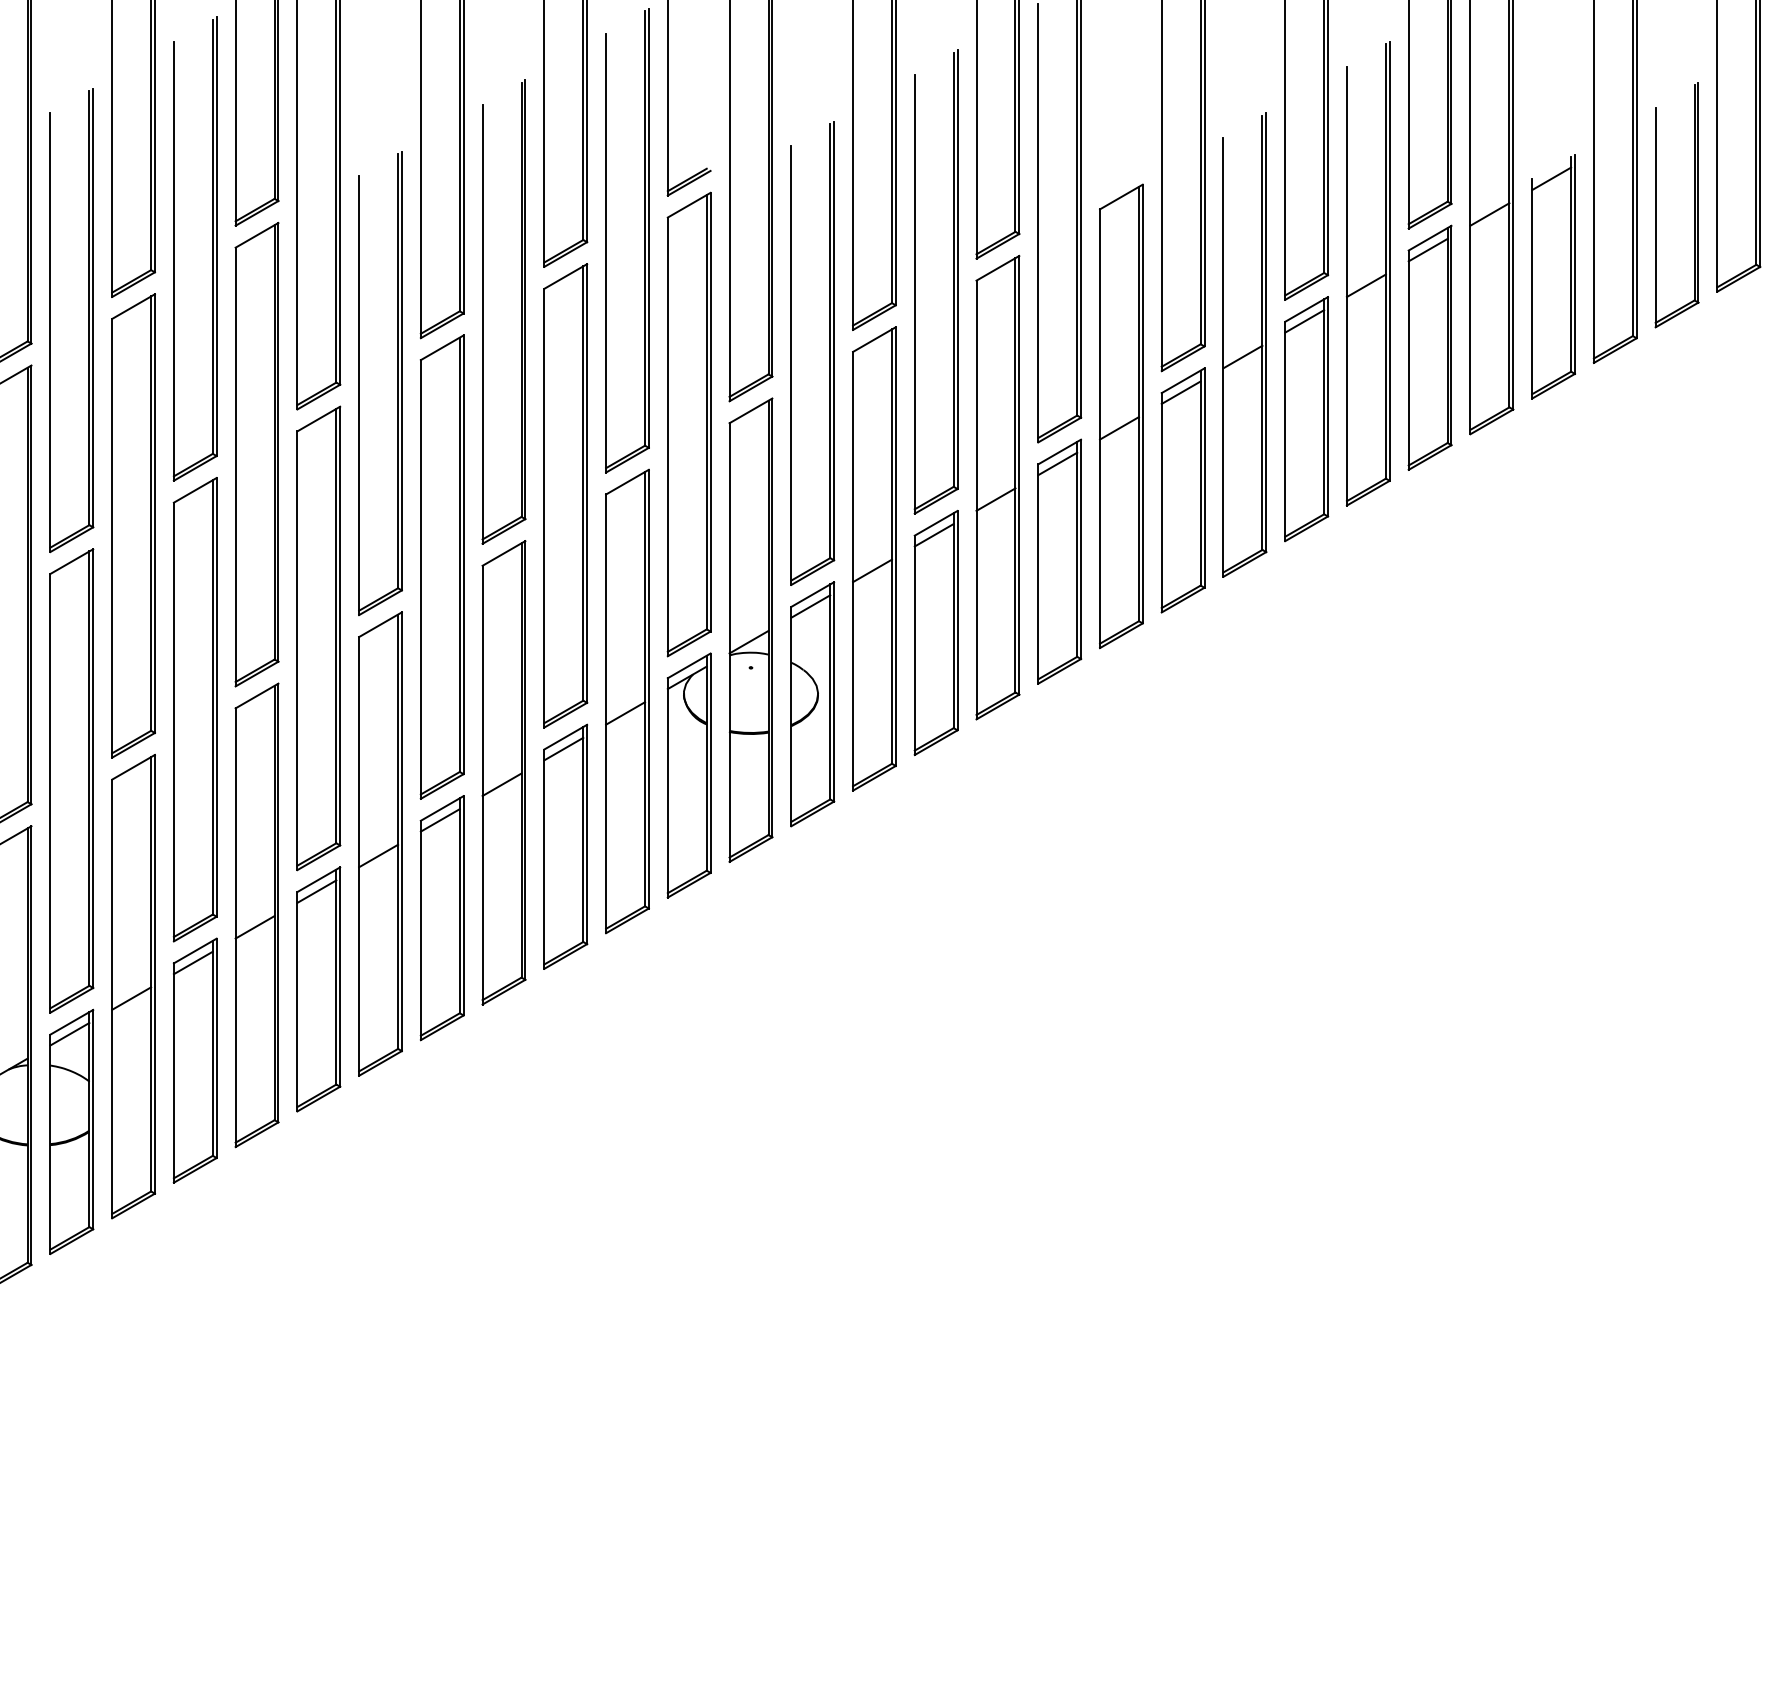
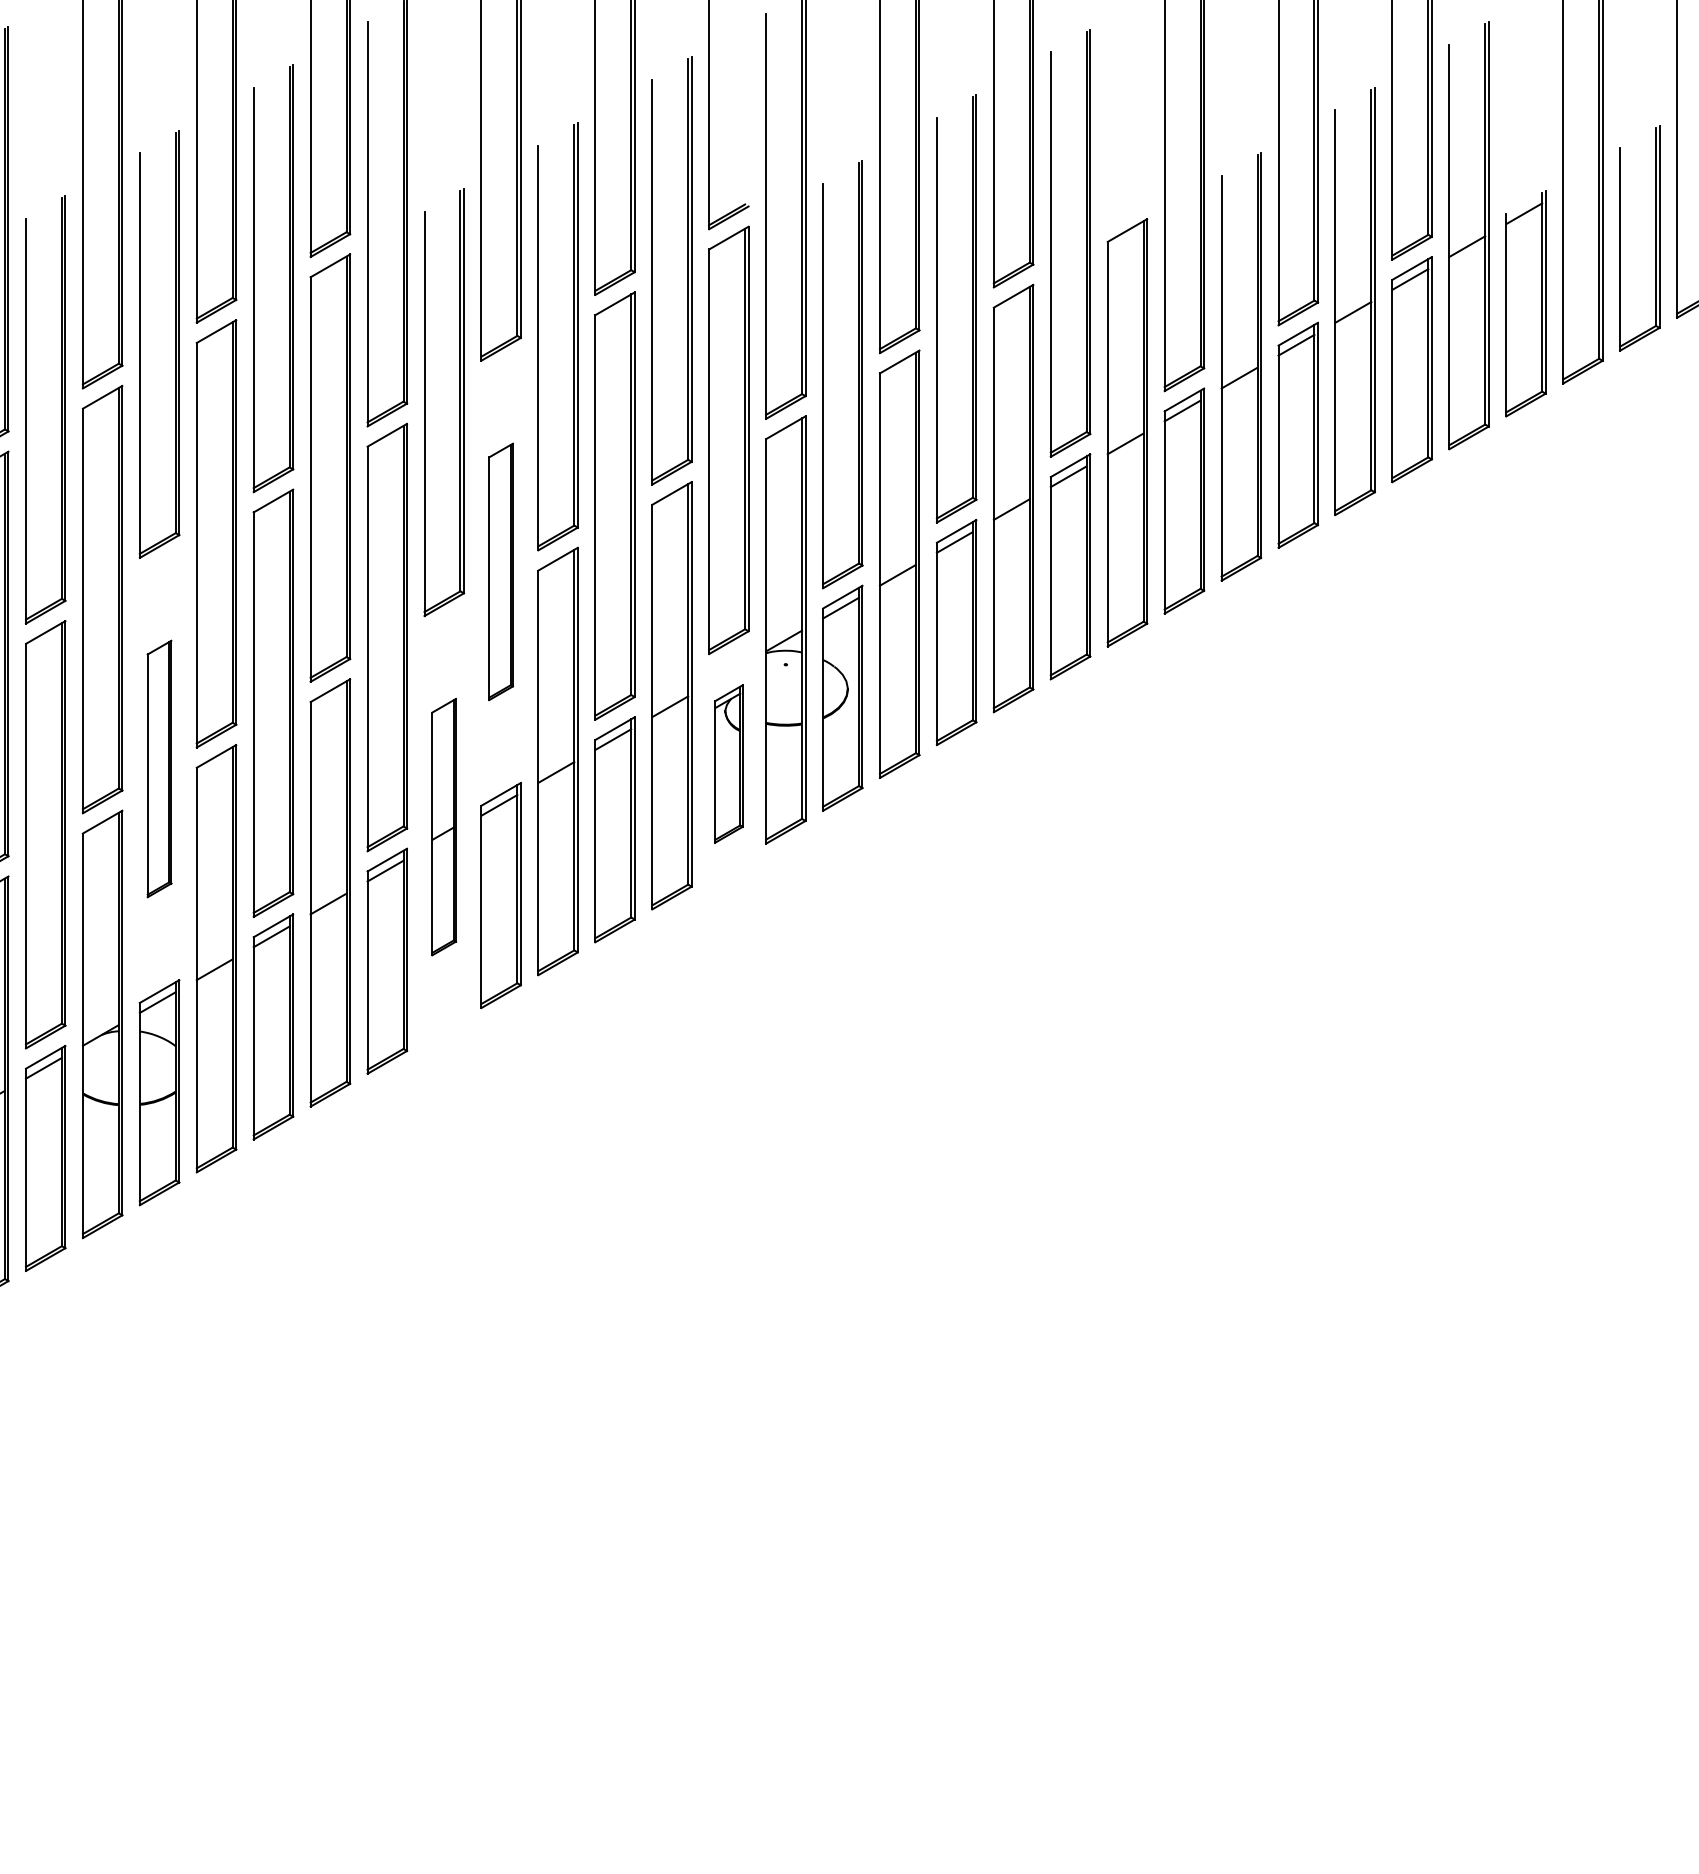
part: (441, 566) -> (500, 571), size x0.6
part: (688, 774) -> (728, 763), size x0.7
part: (71, 780) -> (159, 768), size x0.6
part: (379, 843) -> (443, 826), size x0.6

